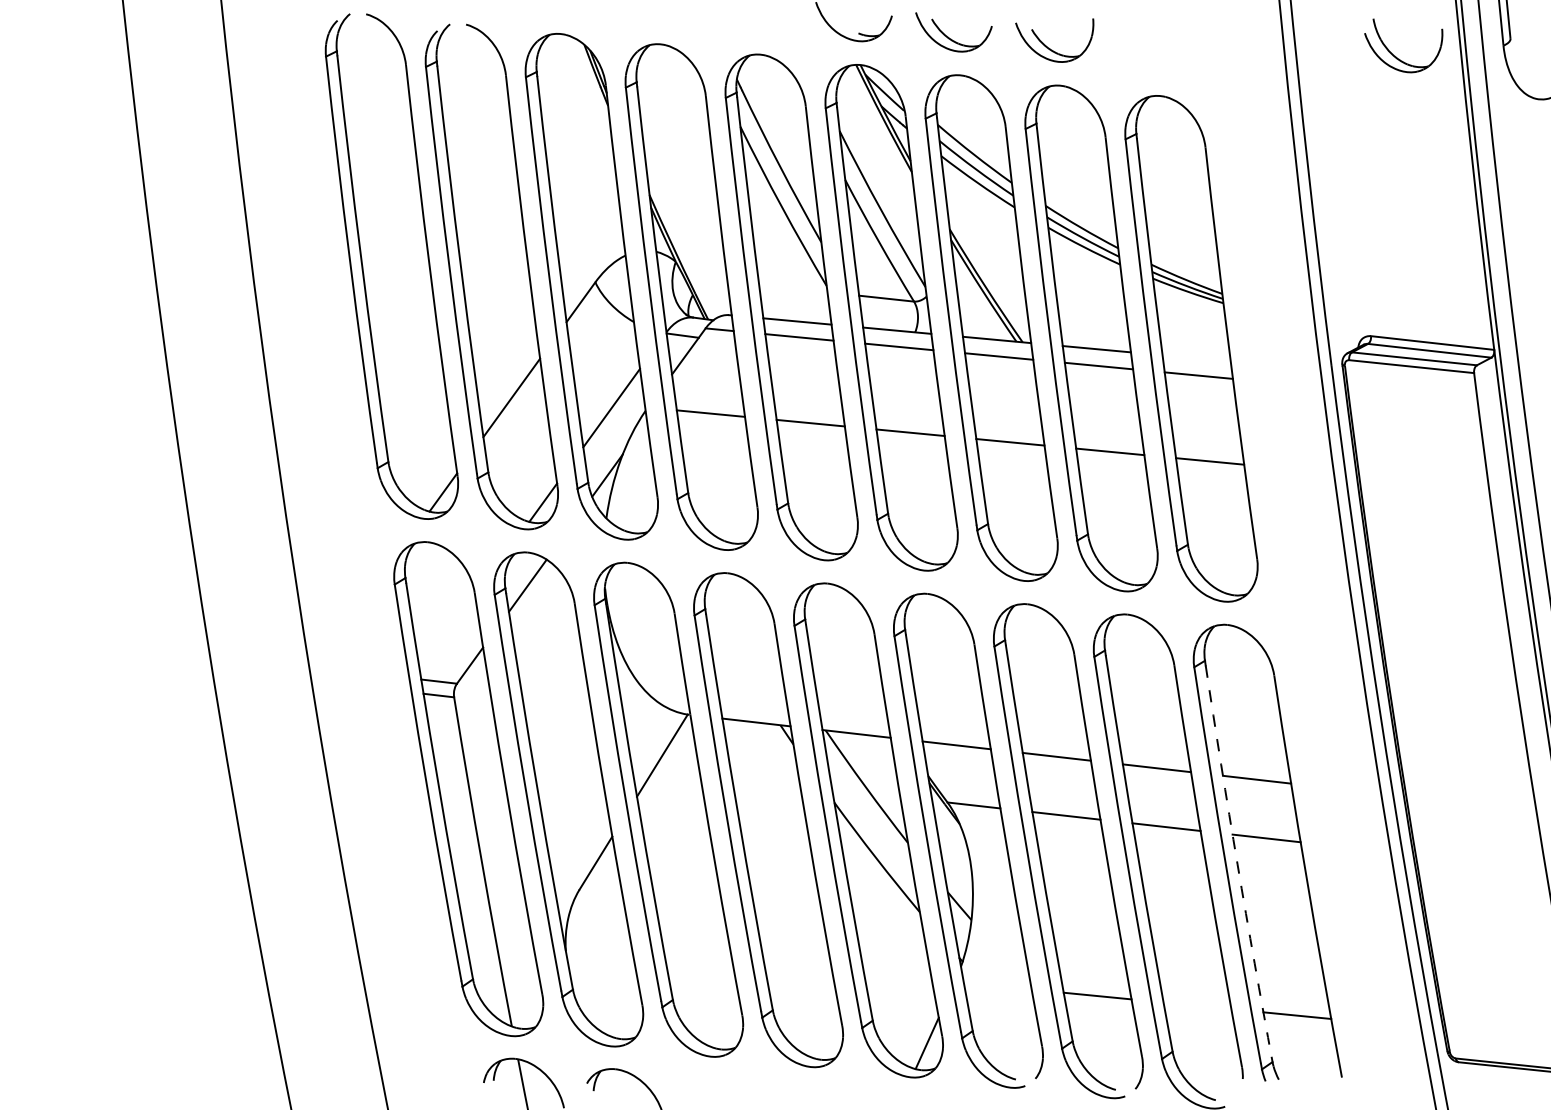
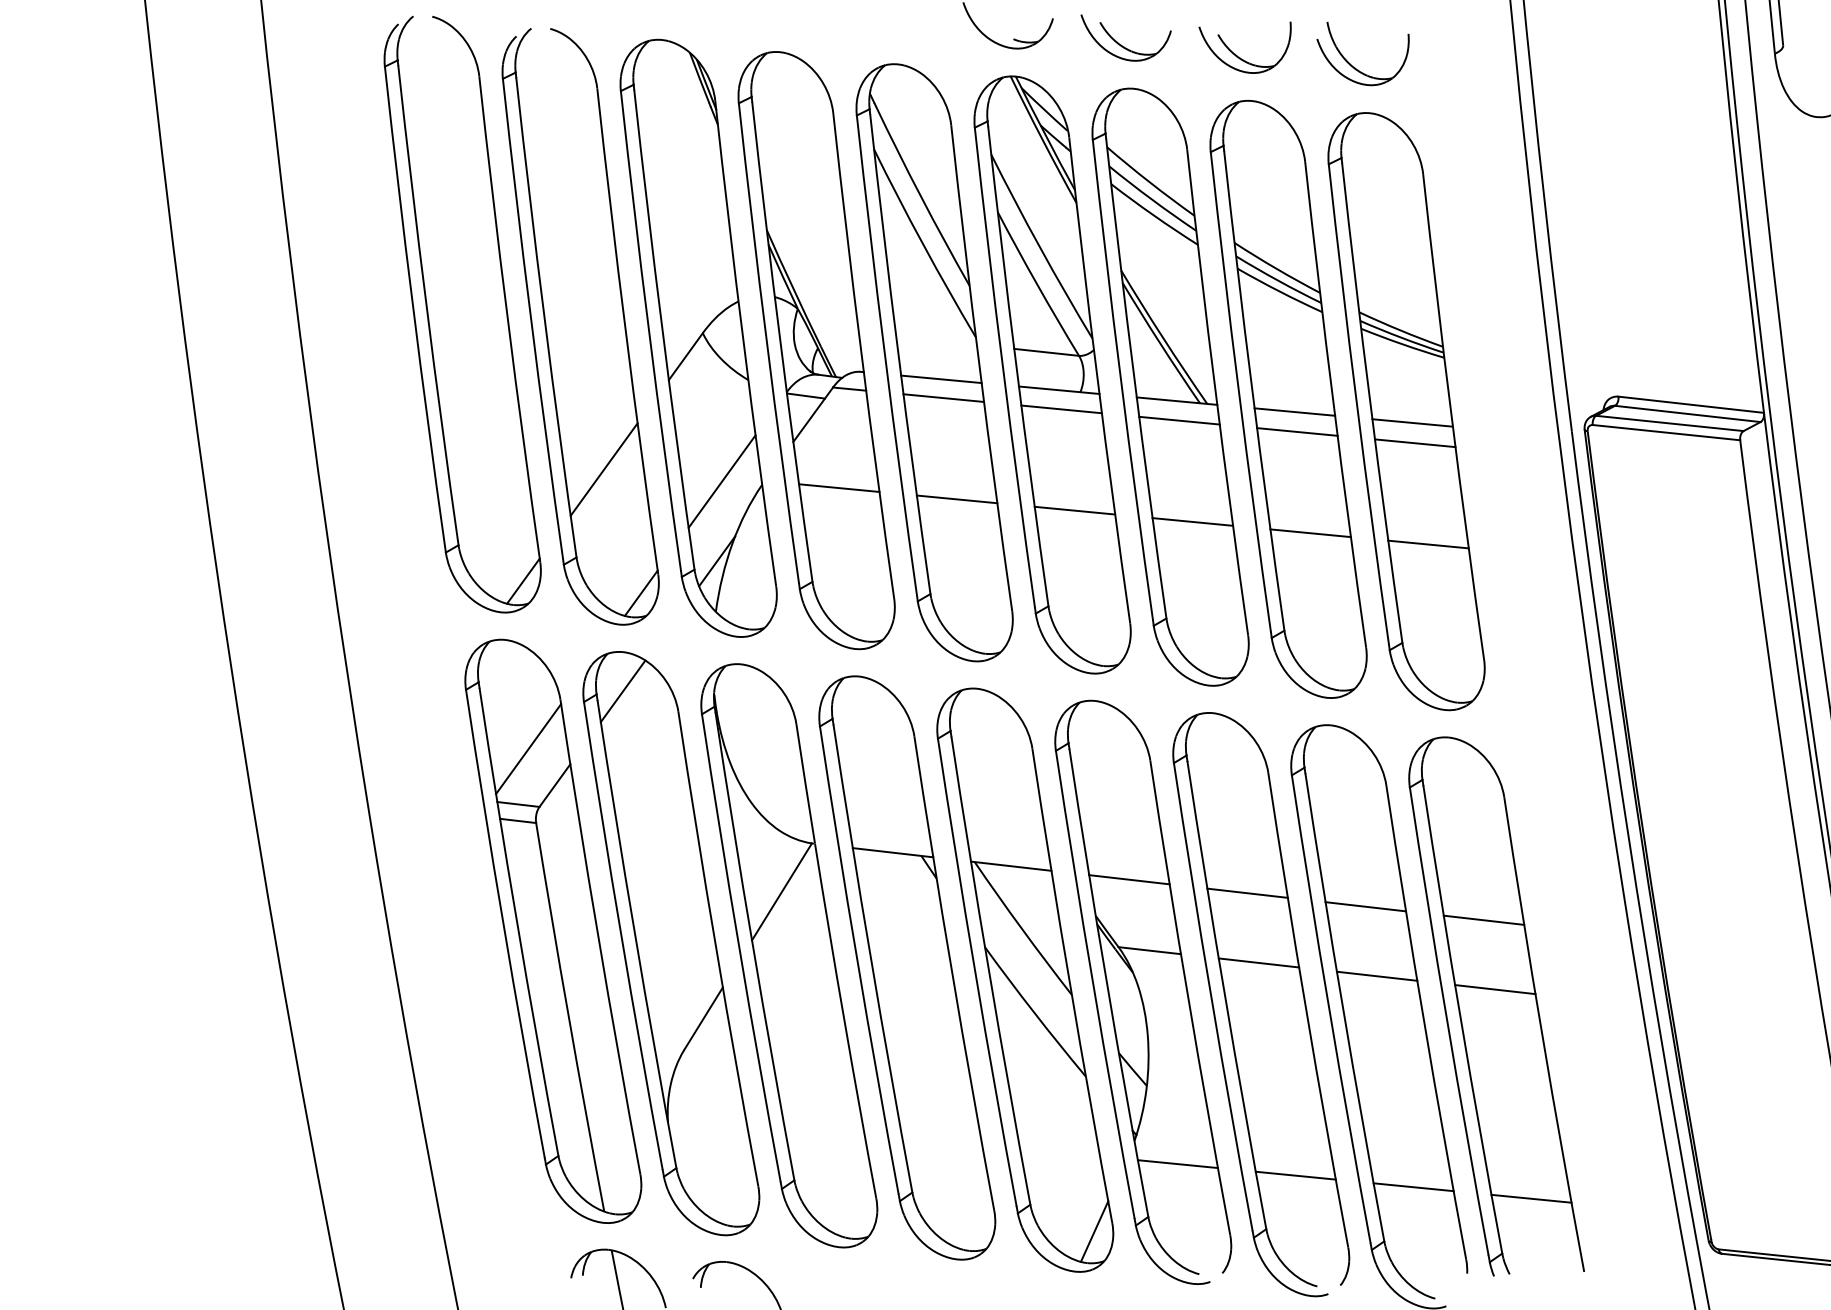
part: (1393, 54) -> (1351, 64), moved
line: (1196, 358) -> (1412, 422), added
line: (447, 635) -> (528, 749), added
arc: (1237, 863) -> (1460, 1019), dashed -> solid
line: (997, 986) -> (1177, 1164), added
line: (1197, 1006) -> (1413, 1187), added

